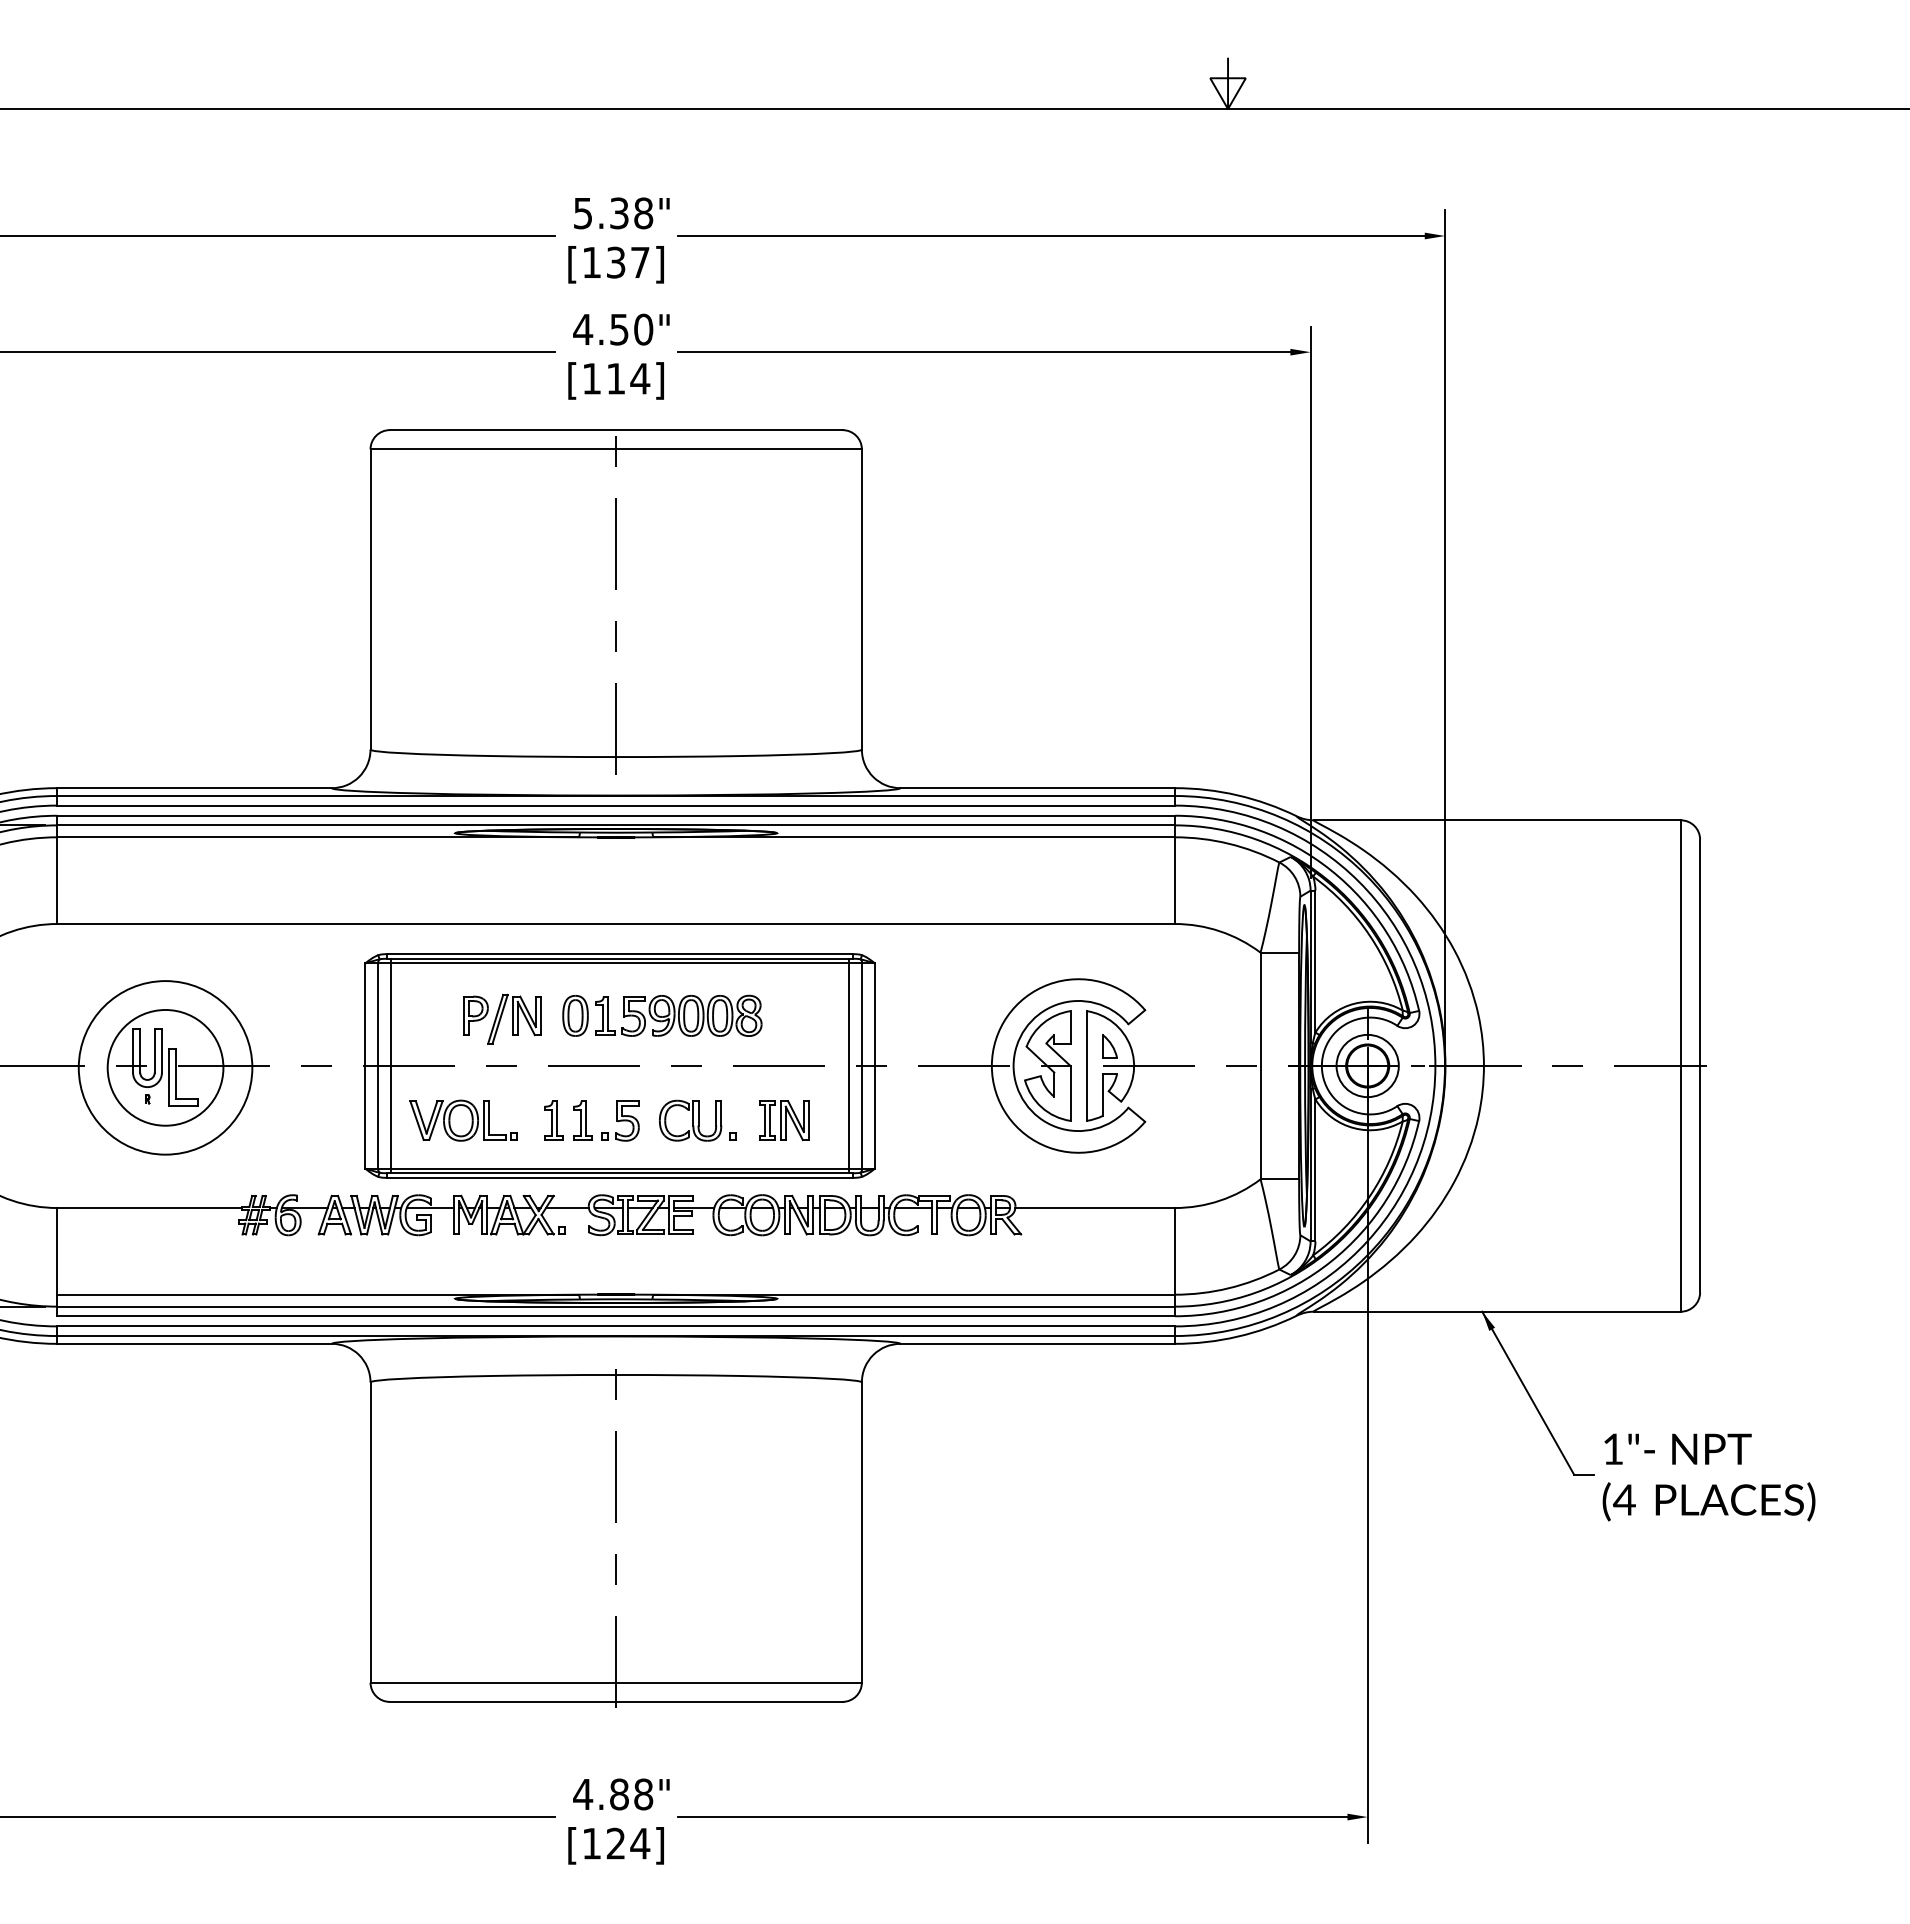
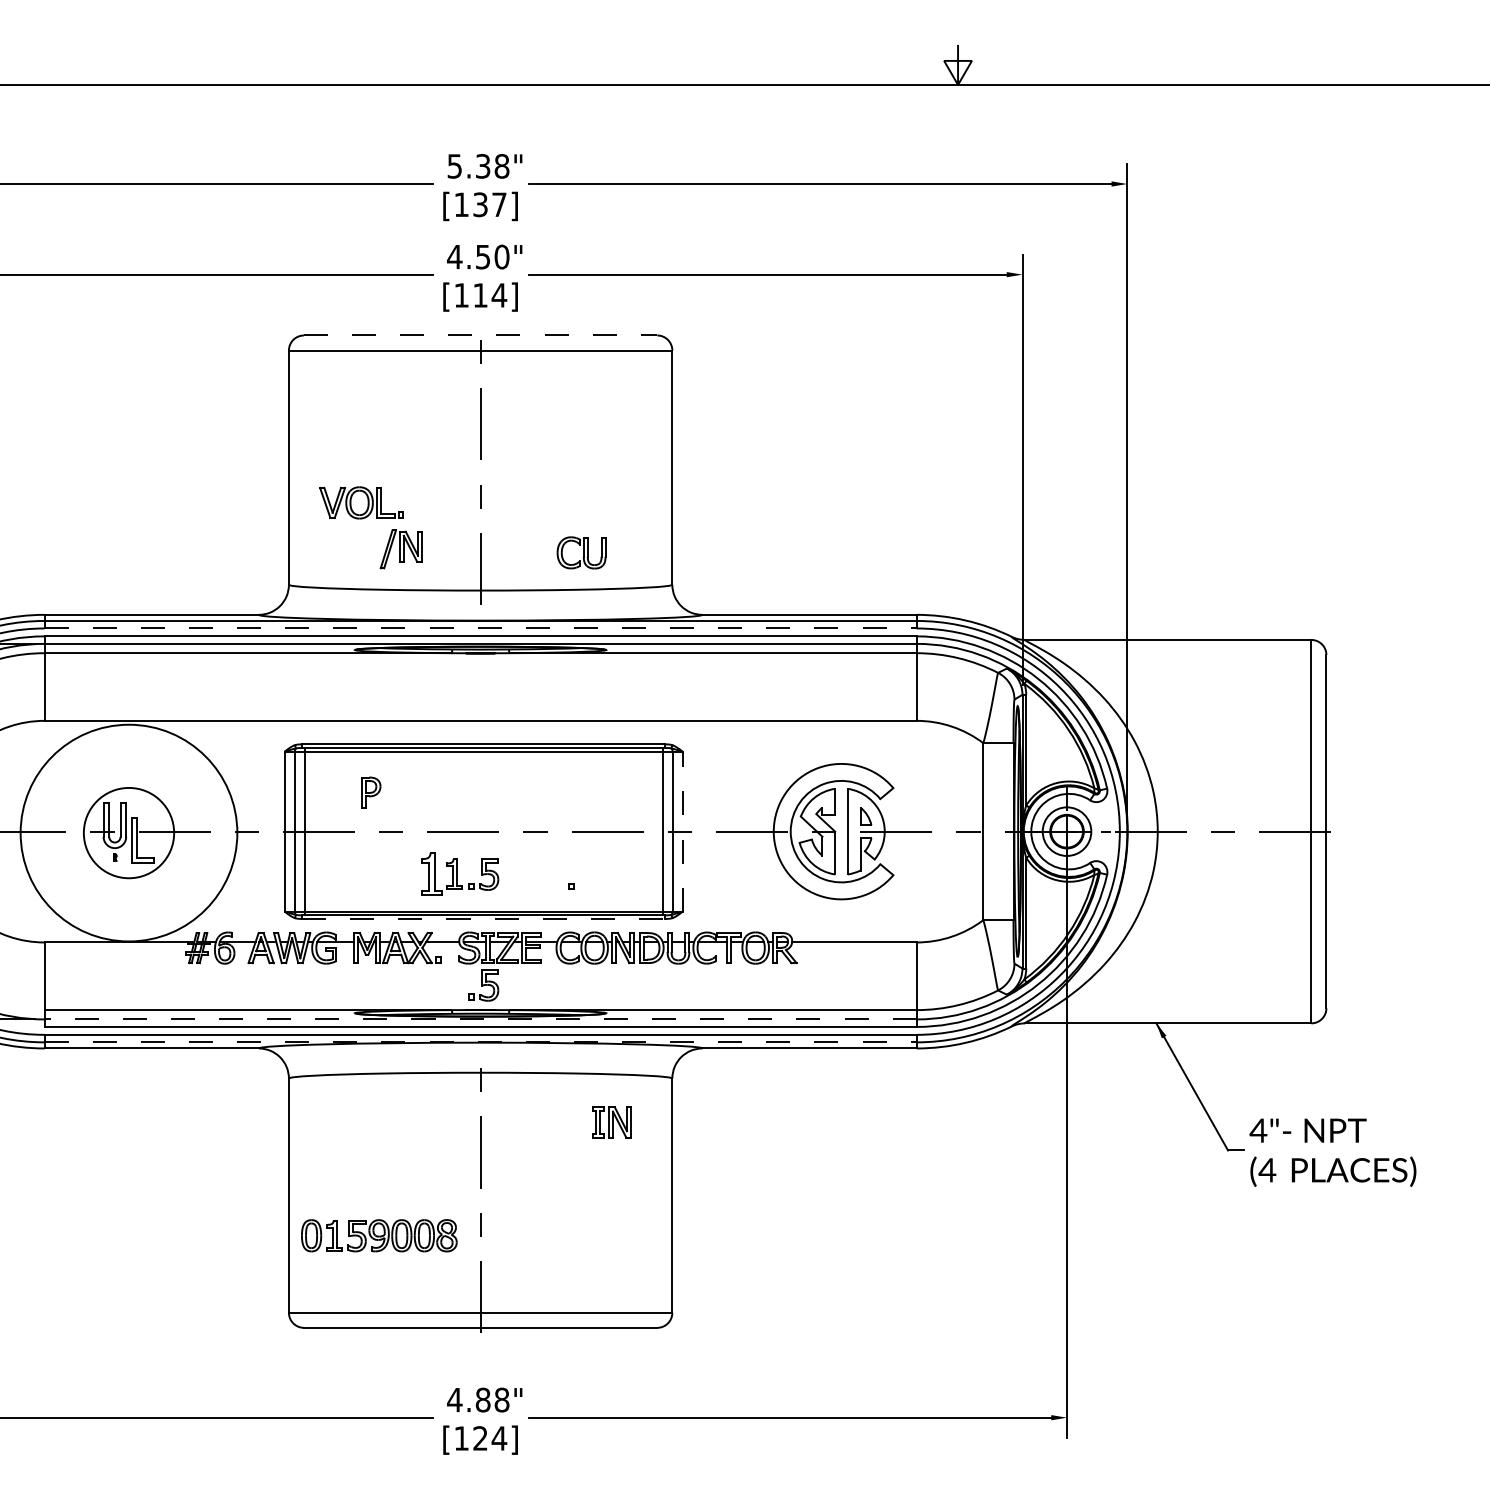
line: (616, 430) -> (480, 335), solid -> dashed
line: (616, 805) -> (480, 628), solid -> dashed
part: (662, 1015) -> (379, 1235), moved
part: (514, 1018) -> (401, 548), moved
line: (874, 1066) -> (682, 832), solid -> dashed
circle: (165, 1067) -> (128, 832), size x1.6
part: (463, 1120) -> (361, 502), moved
part: (553, 1120) -> (431, 874), size x1.4
part: (690, 1120) -> (581, 552), moved
part: (784, 1120) -> (611, 1122), moved
line: (620, 1177) -> (483, 918), solid -> dashed
part: (620, 1262) -> (483, 984), added
line: (616, 1306) -> (480, 1019), solid -> dashed
line: (616, 1336) -> (480, 1042), solid -> dashed
text: (1612, 1448) -> (1258, 1130), 1"- -> 4"-

